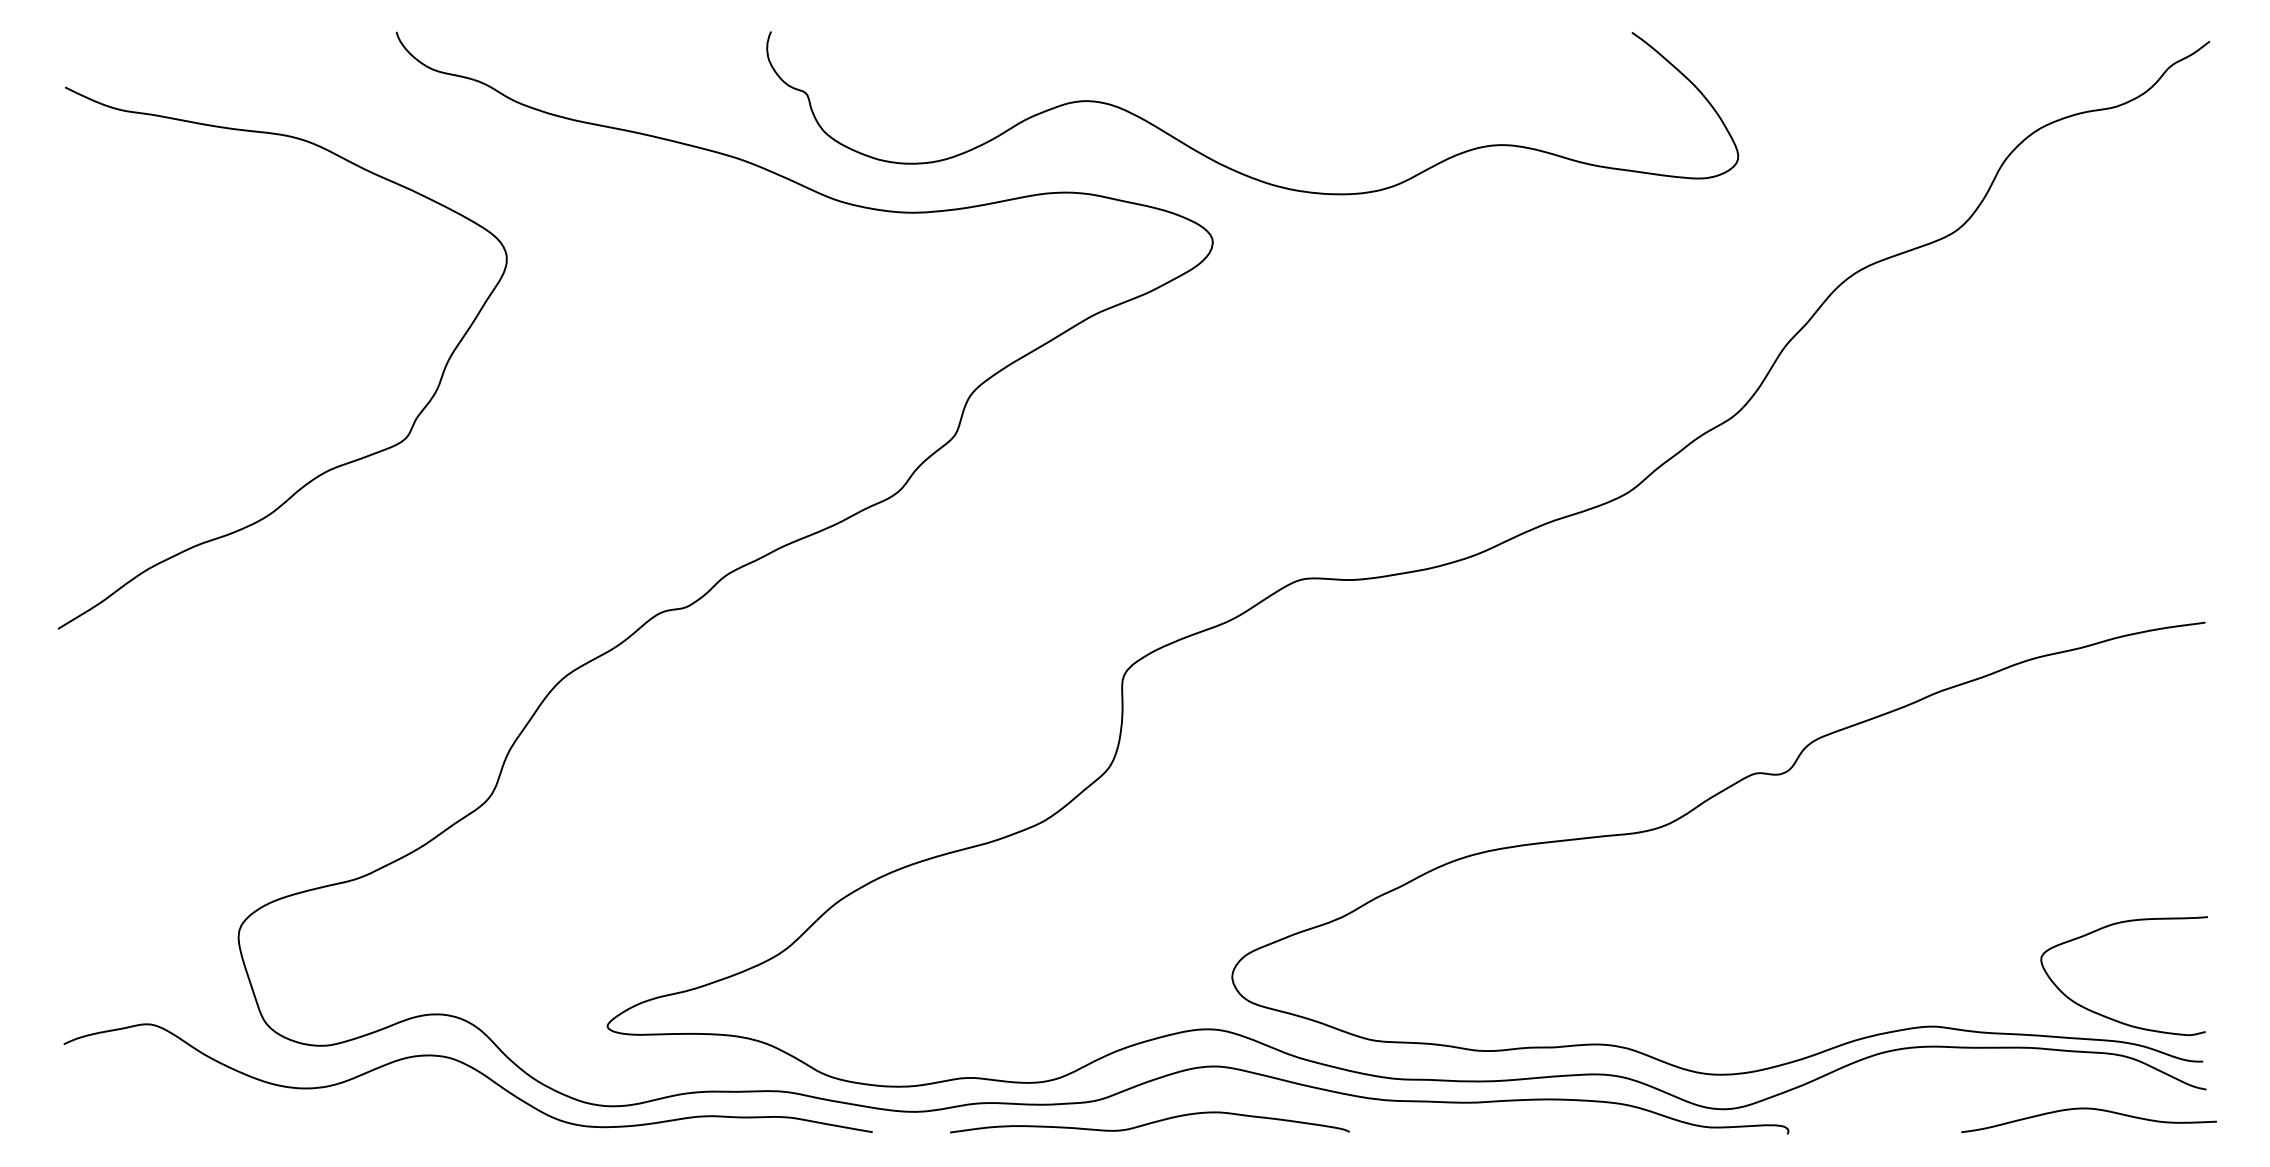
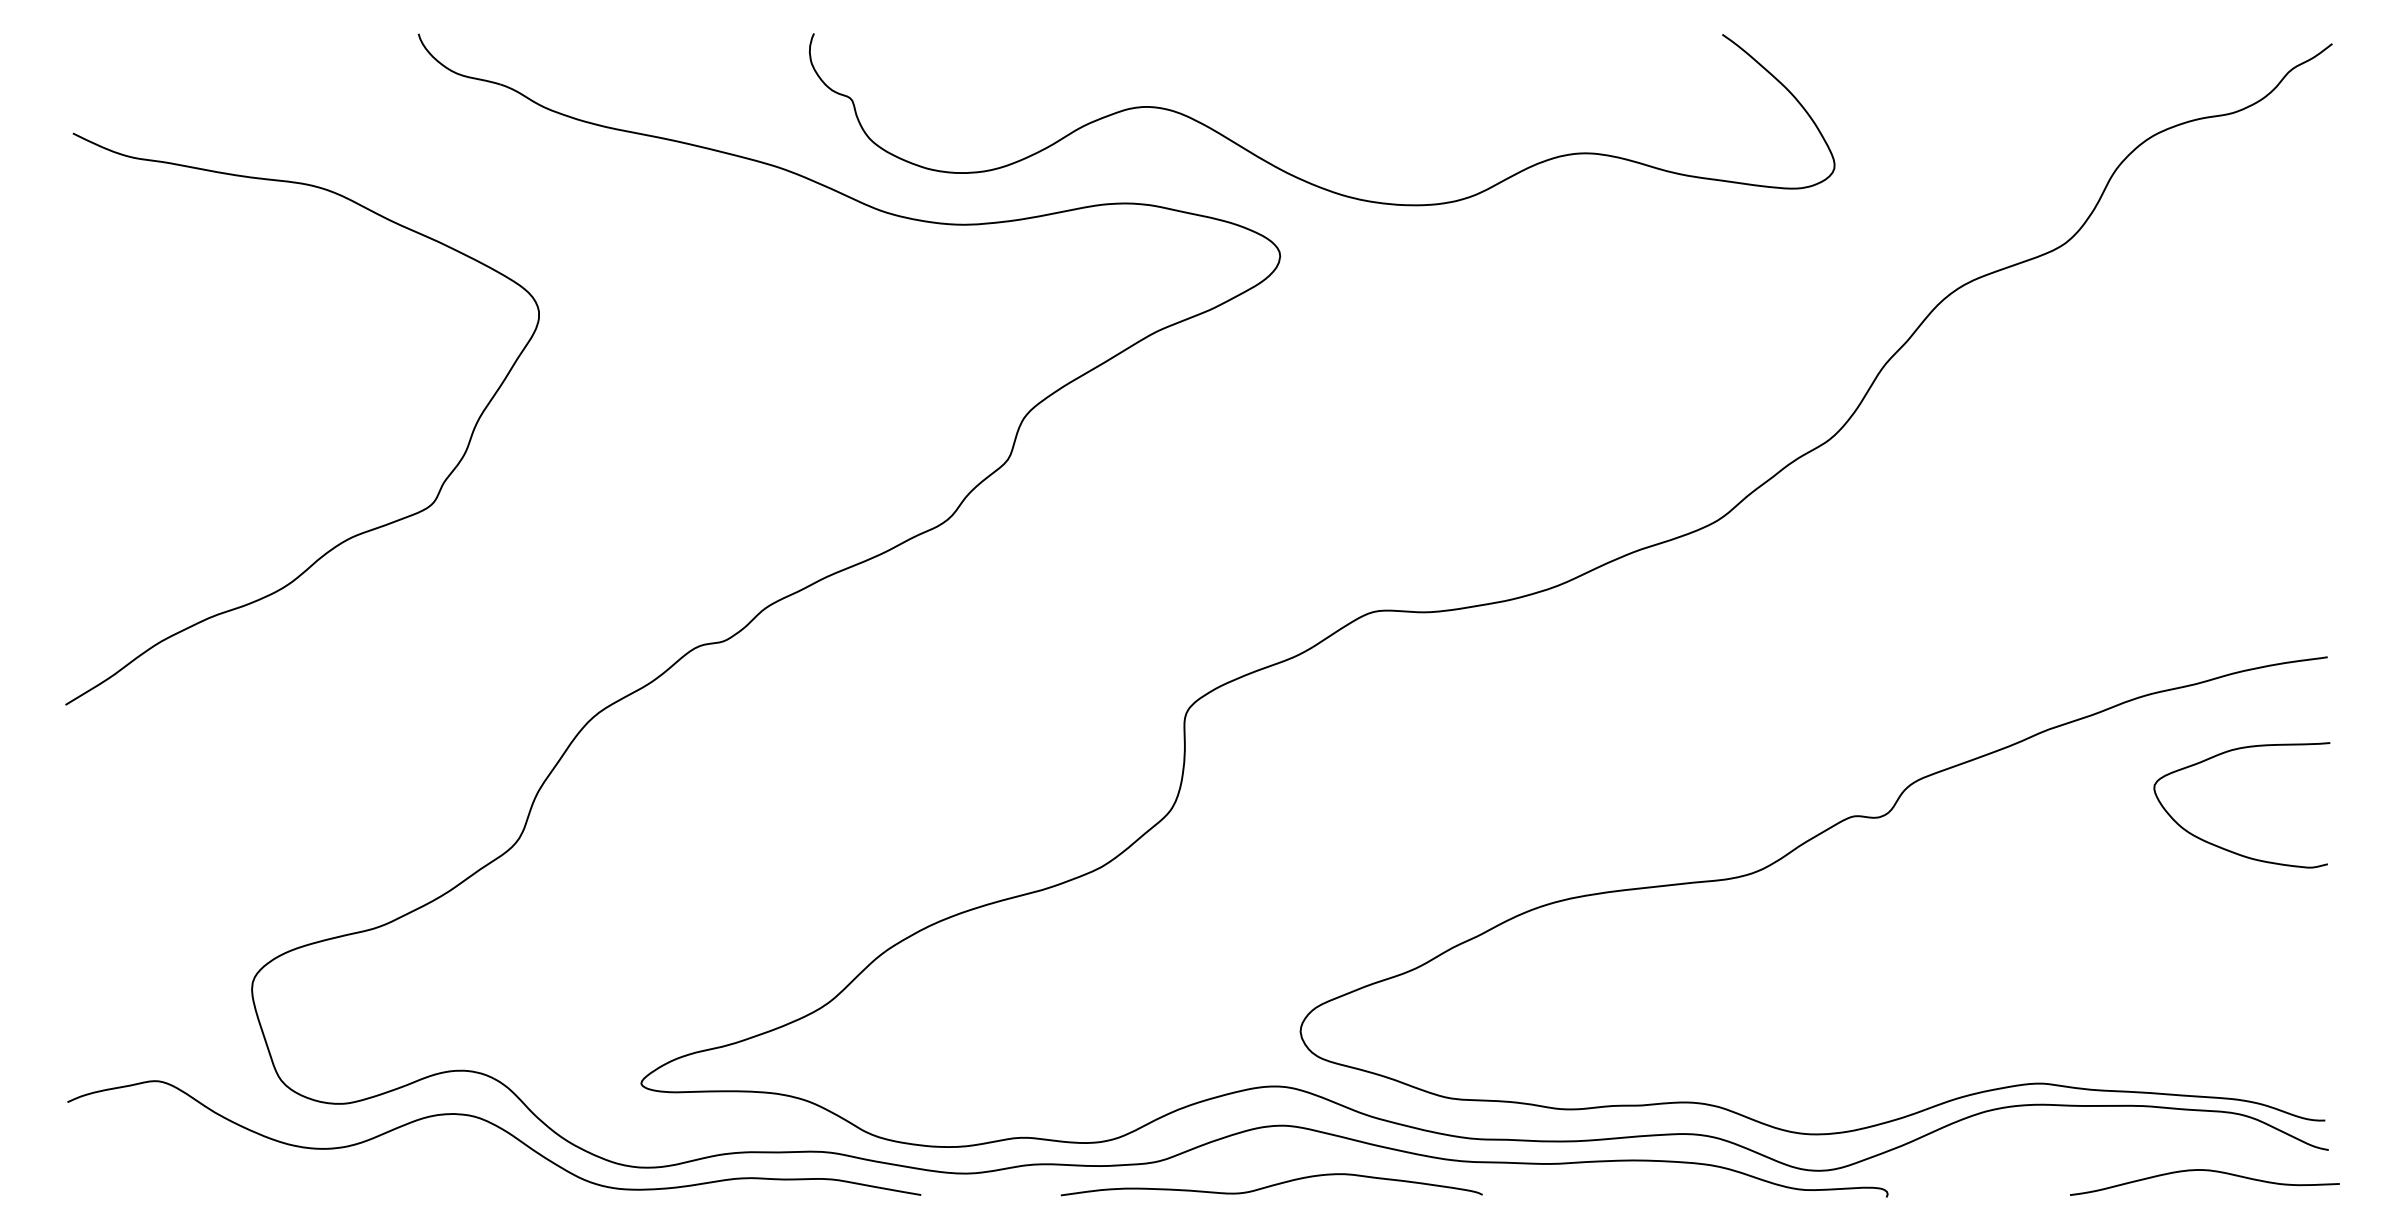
curve: (330, 468) -> (353, 535), moved
curve: (2106, 1016) -> (2223, 847), moved
curve: (1149, 1122) -> (1271, 1184), moved

